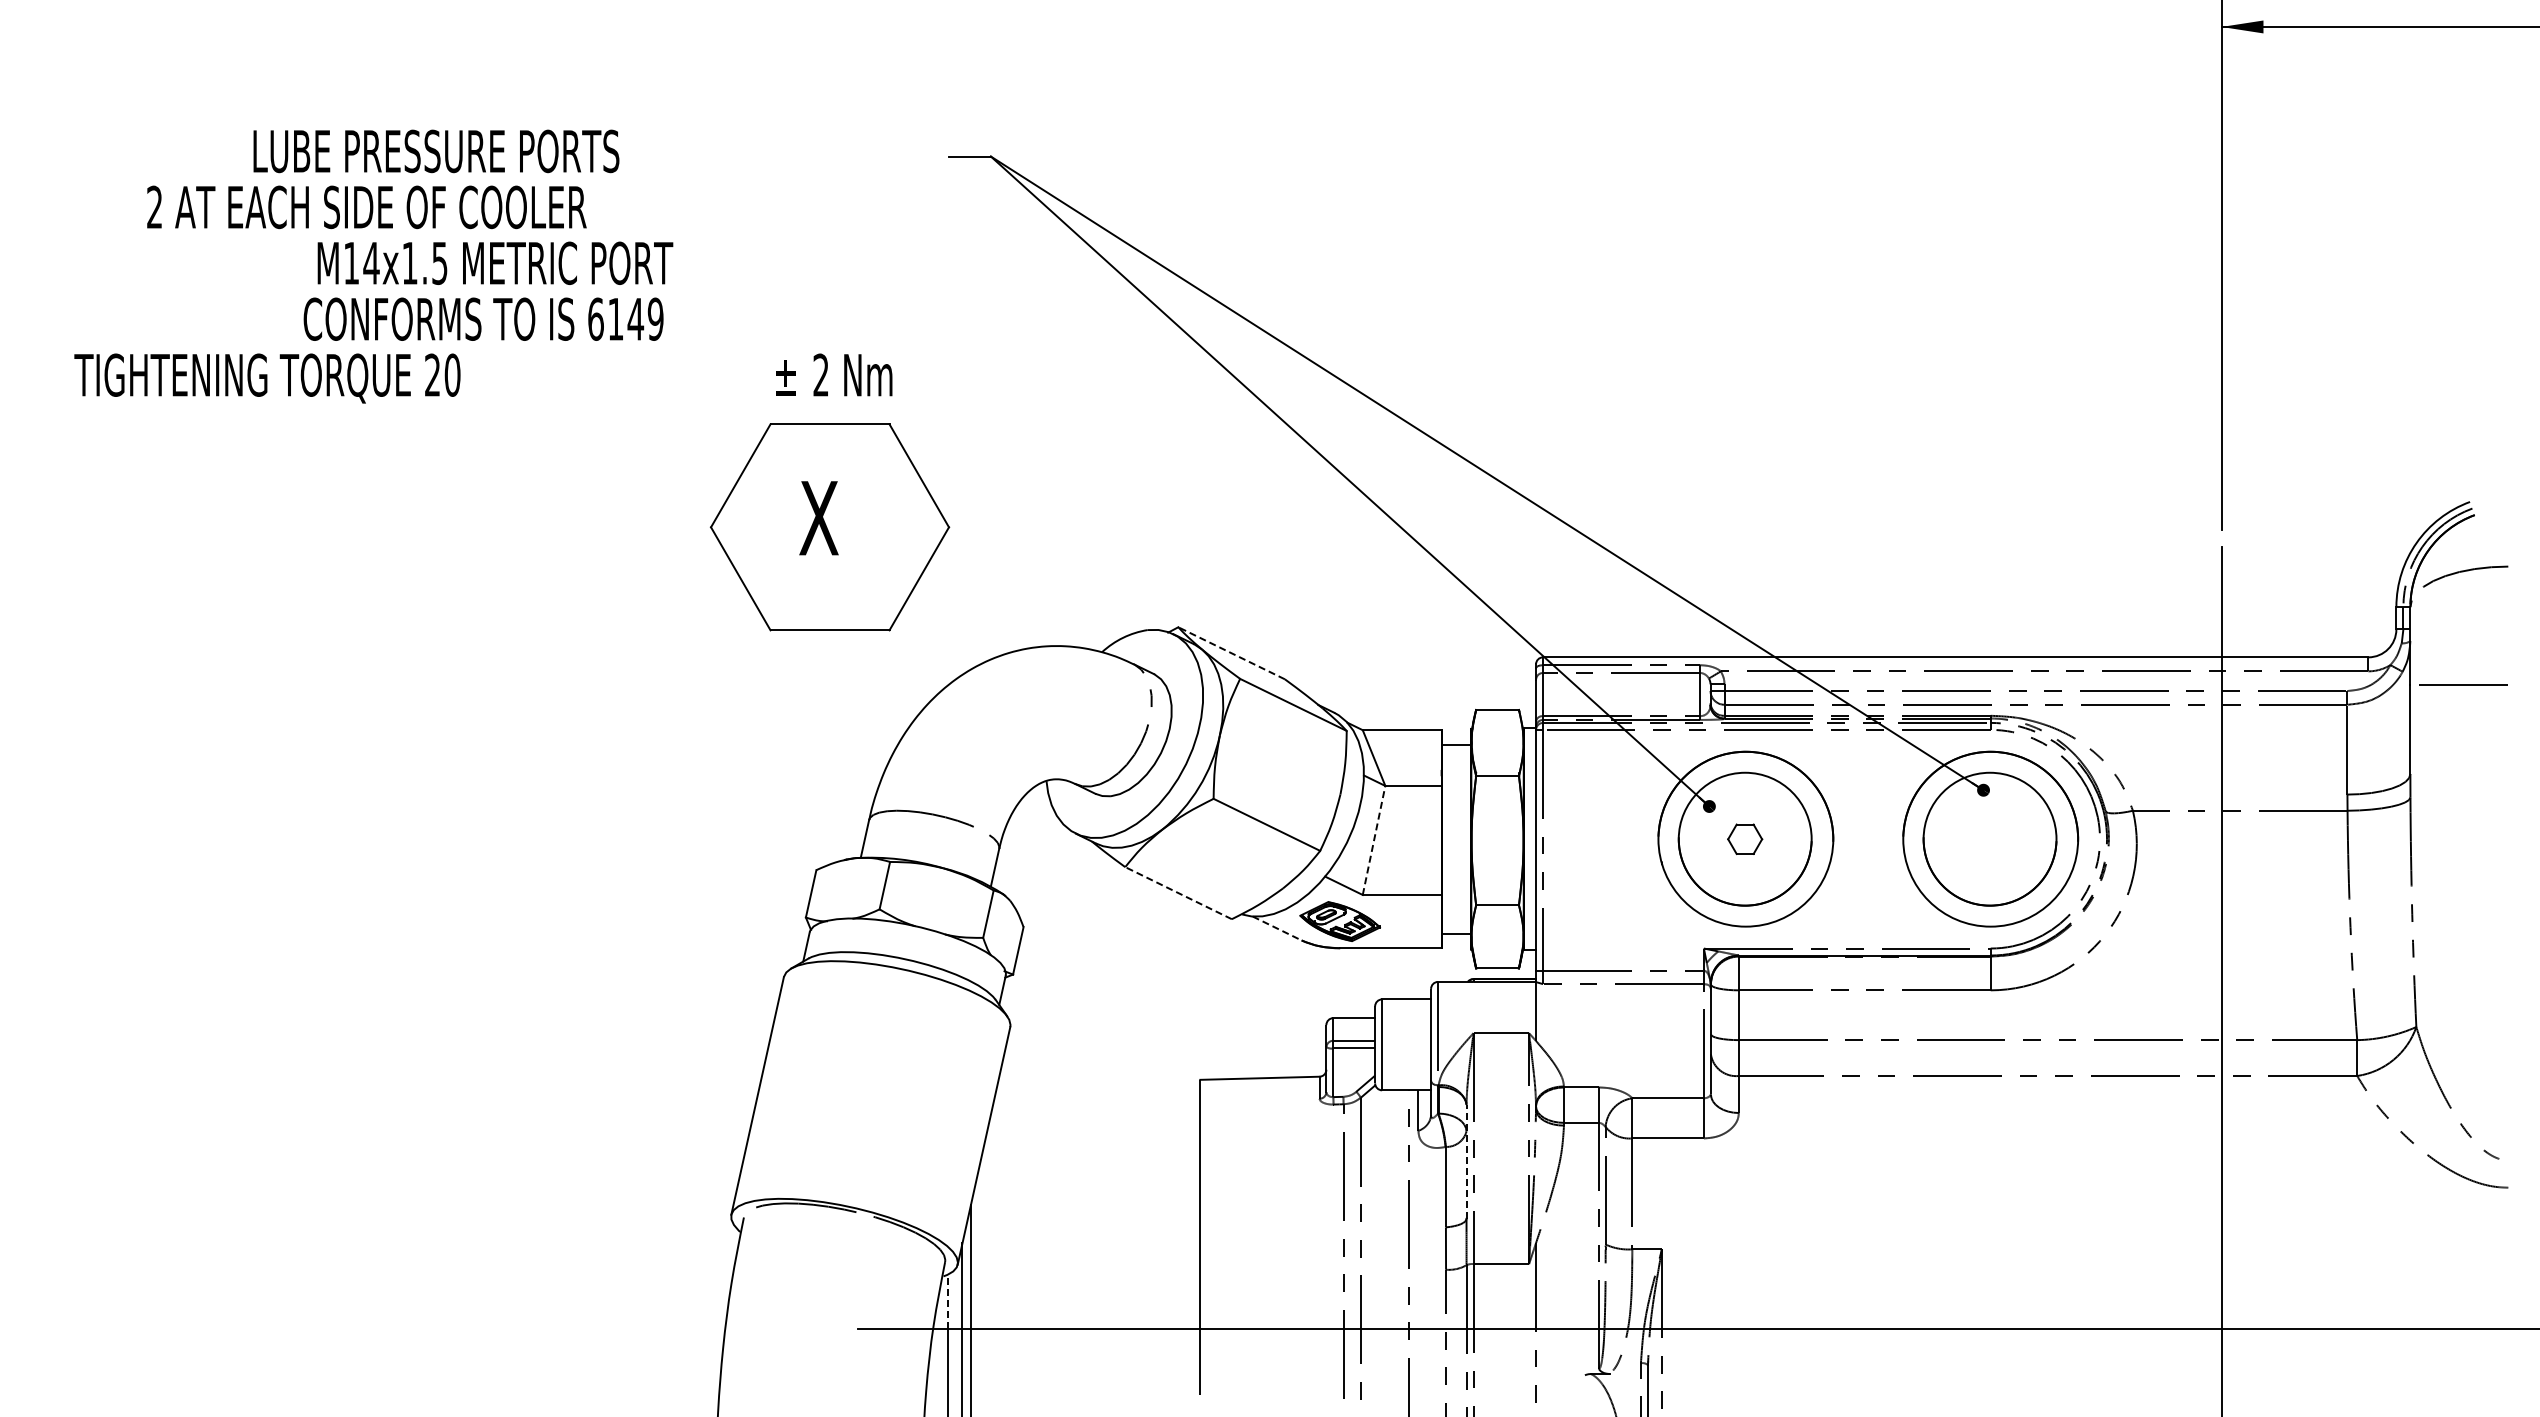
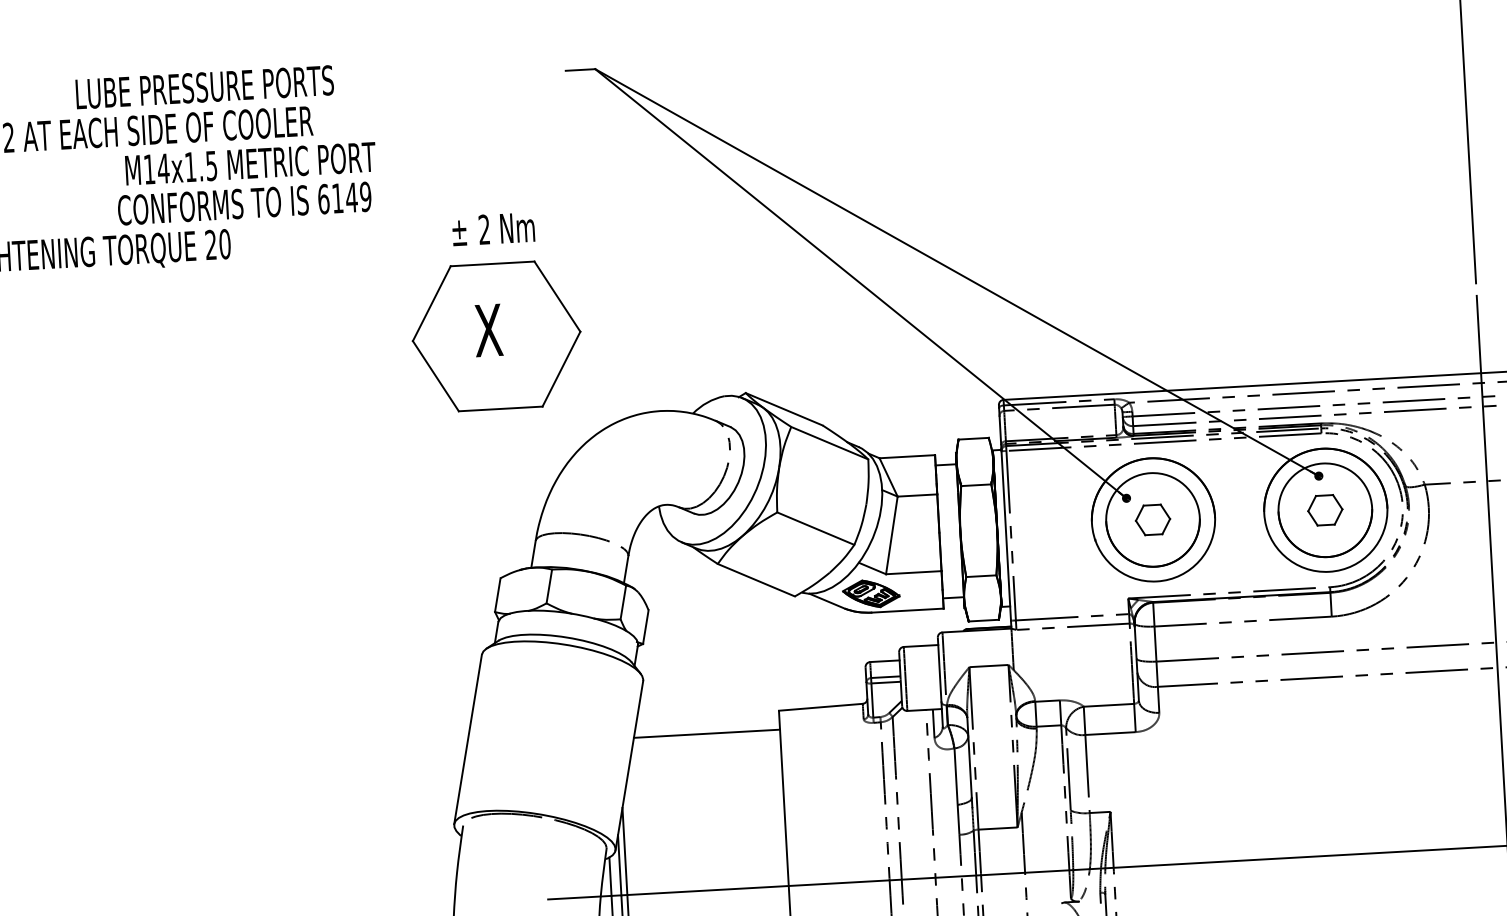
line: (1231, 653) -> (784, 409), dashed -> solid
part: (1744, 839) -> (1152, 520), size x1.43
part: (1989, 839) -> (1324, 510), added
line: (1374, 840) -> (892, 535), dashed -> solid
line: (1178, 892) -> (756, 579), dashed -> solid
line: (1277, 928) -> (827, 601), dashed -> solid
line: (1096, 1106) -> (706, 733), added
line: (1466, 1161) -> (969, 757), dashed -> solid
line: (948, 1301) -> (610, 876), dashed -> solid

